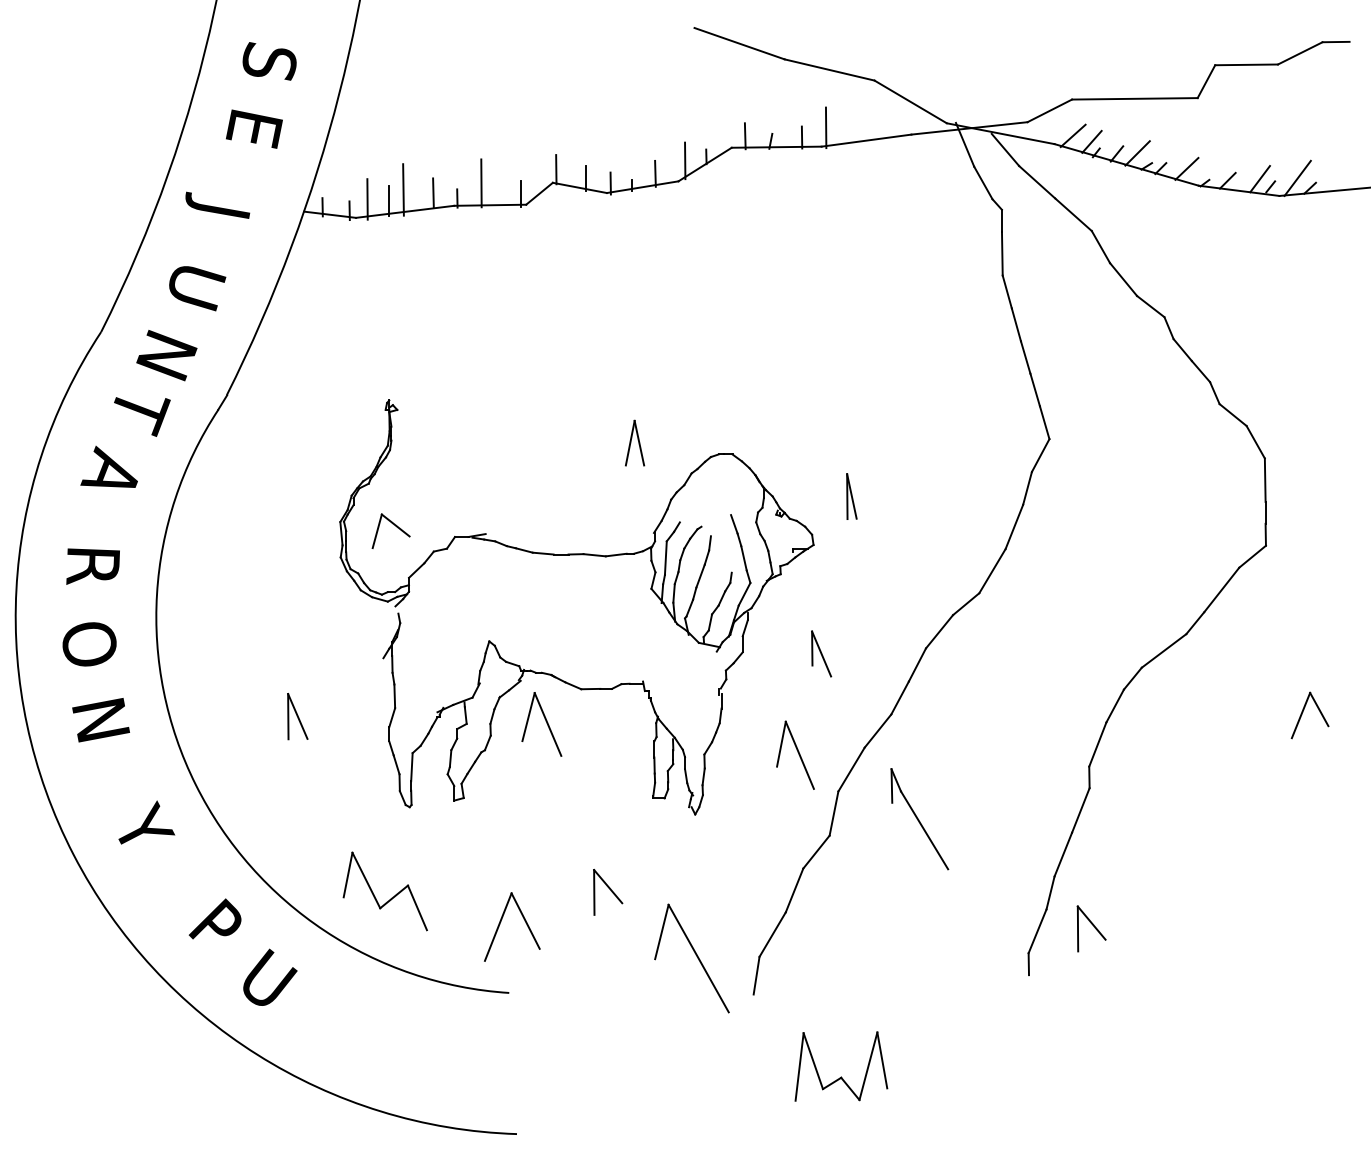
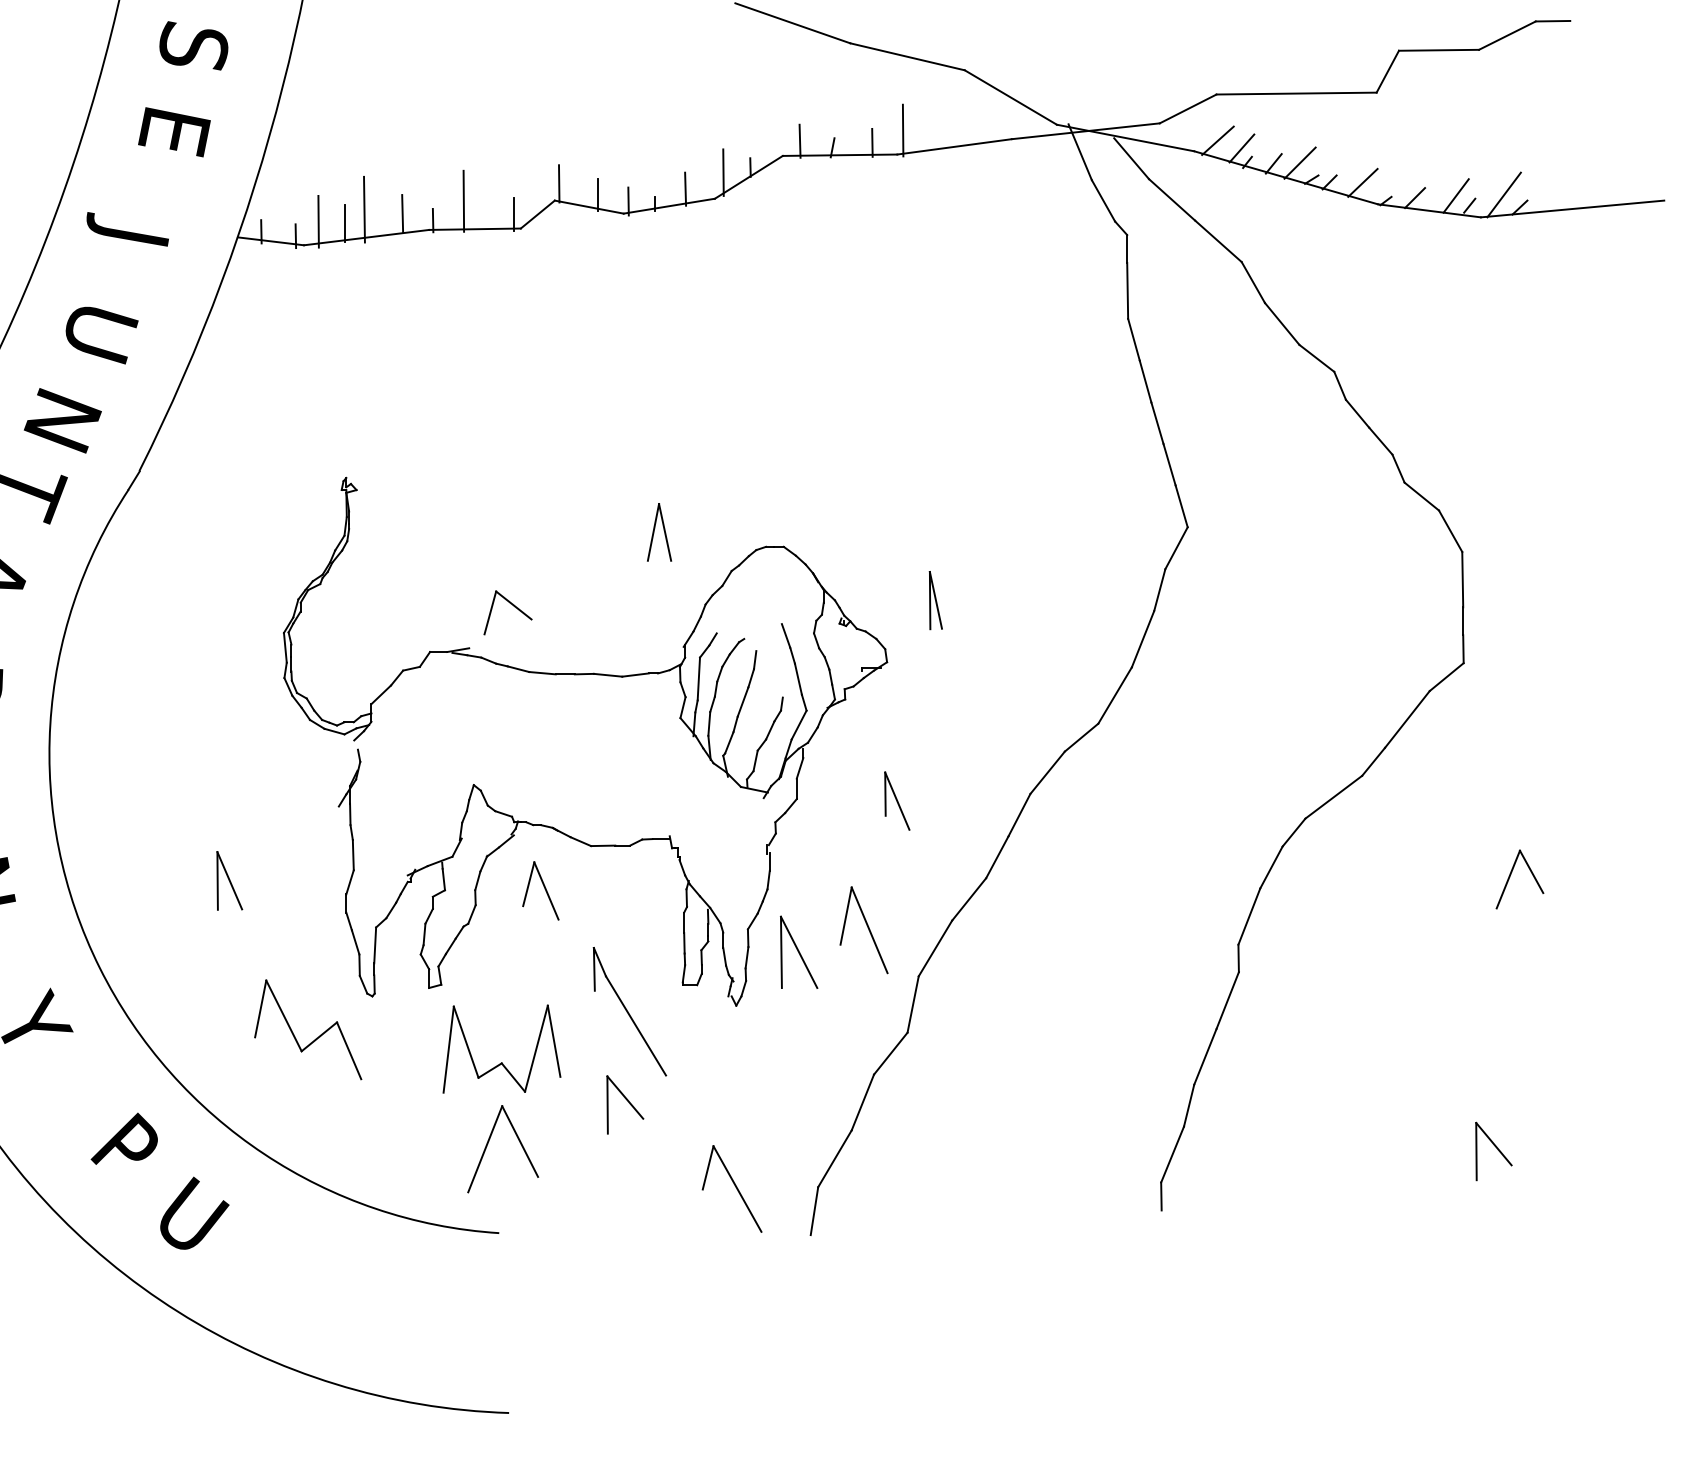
part: (392, 524) -> (509, 604), moved
part: (541, 724) -> (540, 890), size x0.71
part: (744, 772) -> (799, 952), added
part: (919, 819) -> (629, 1012), moved
part: (391, 897) -> (316, 1037), moved
part: (1091, 928) -> (1493, 1150), moved
part: (691, 957) -> (731, 1187), size x0.62
part: (841, 1076) -> (502, 1061), moved

